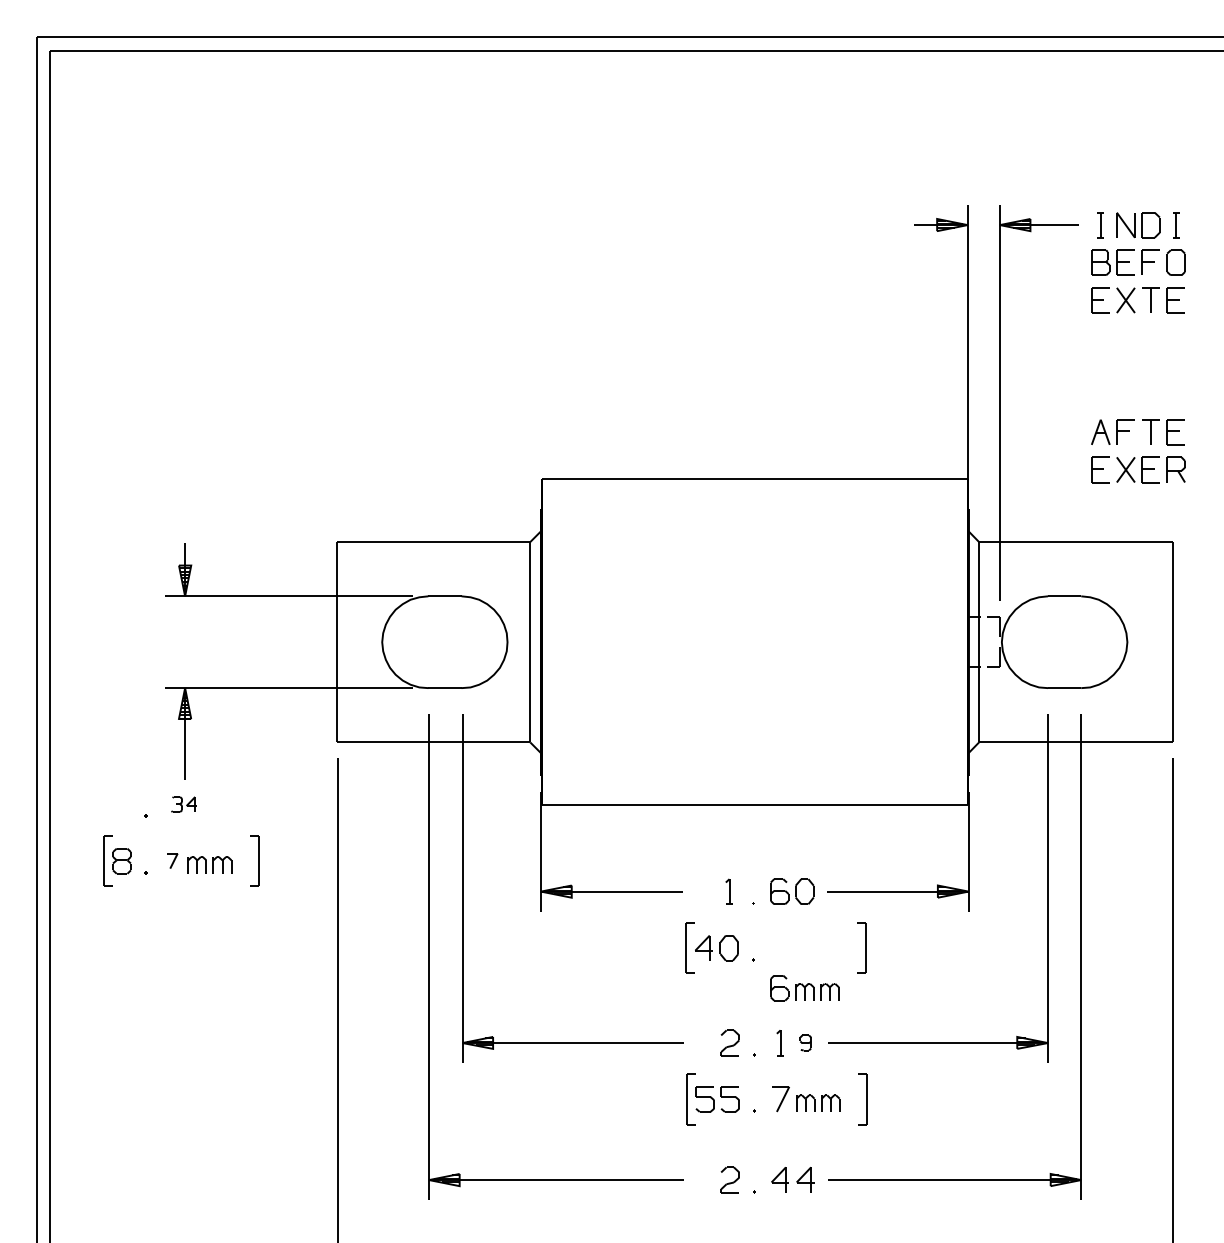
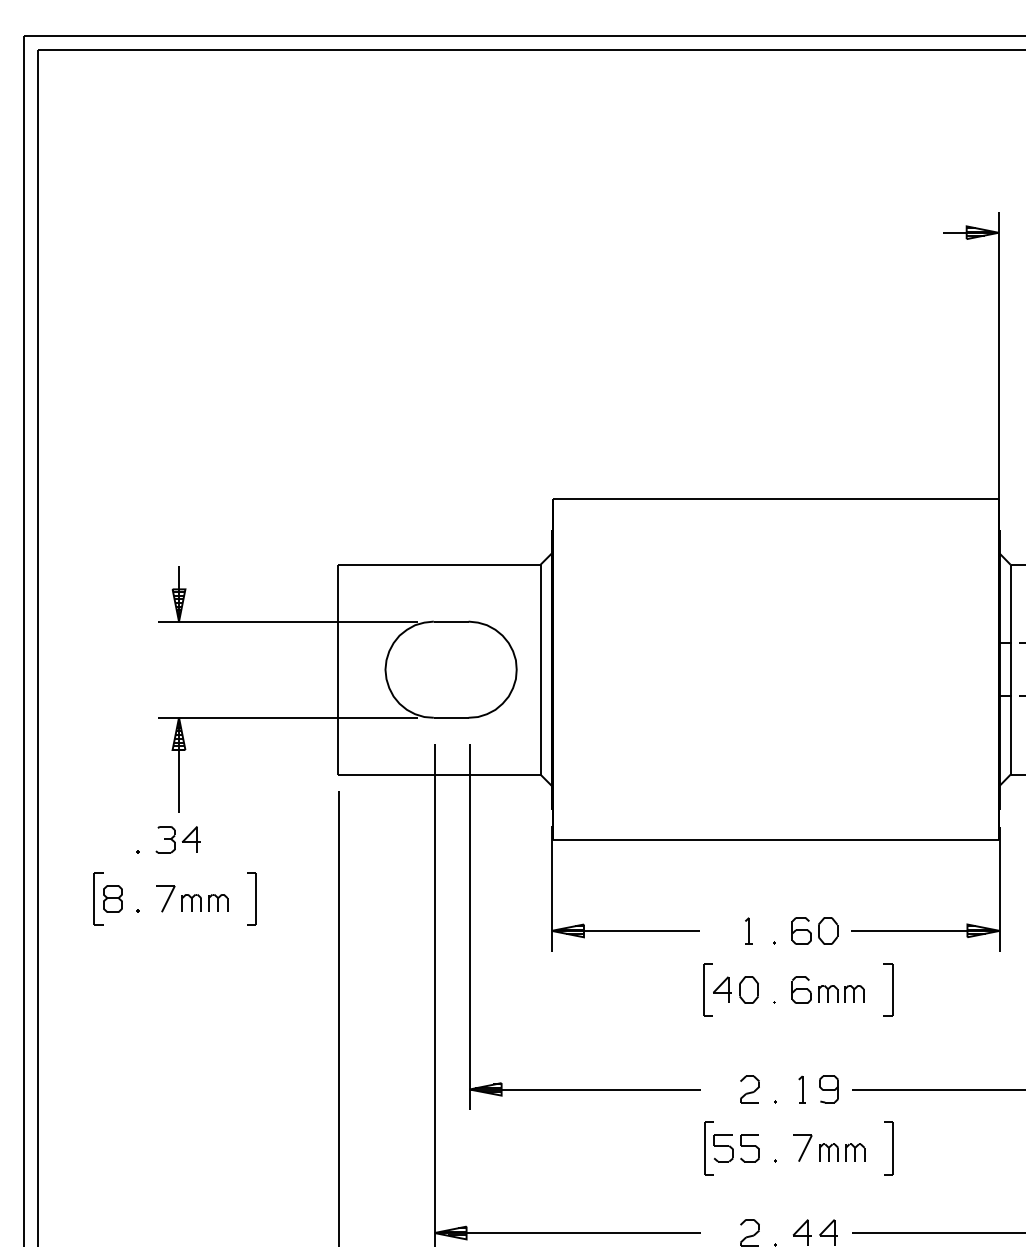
part: (183, 804) -> (177, 839), size x1.67
part: (172, 860) -> (165, 898), size x1.67
part: (804, 988) -> (827, 990), moved
part: (805, 1042) -> (828, 1088), size x1.67

